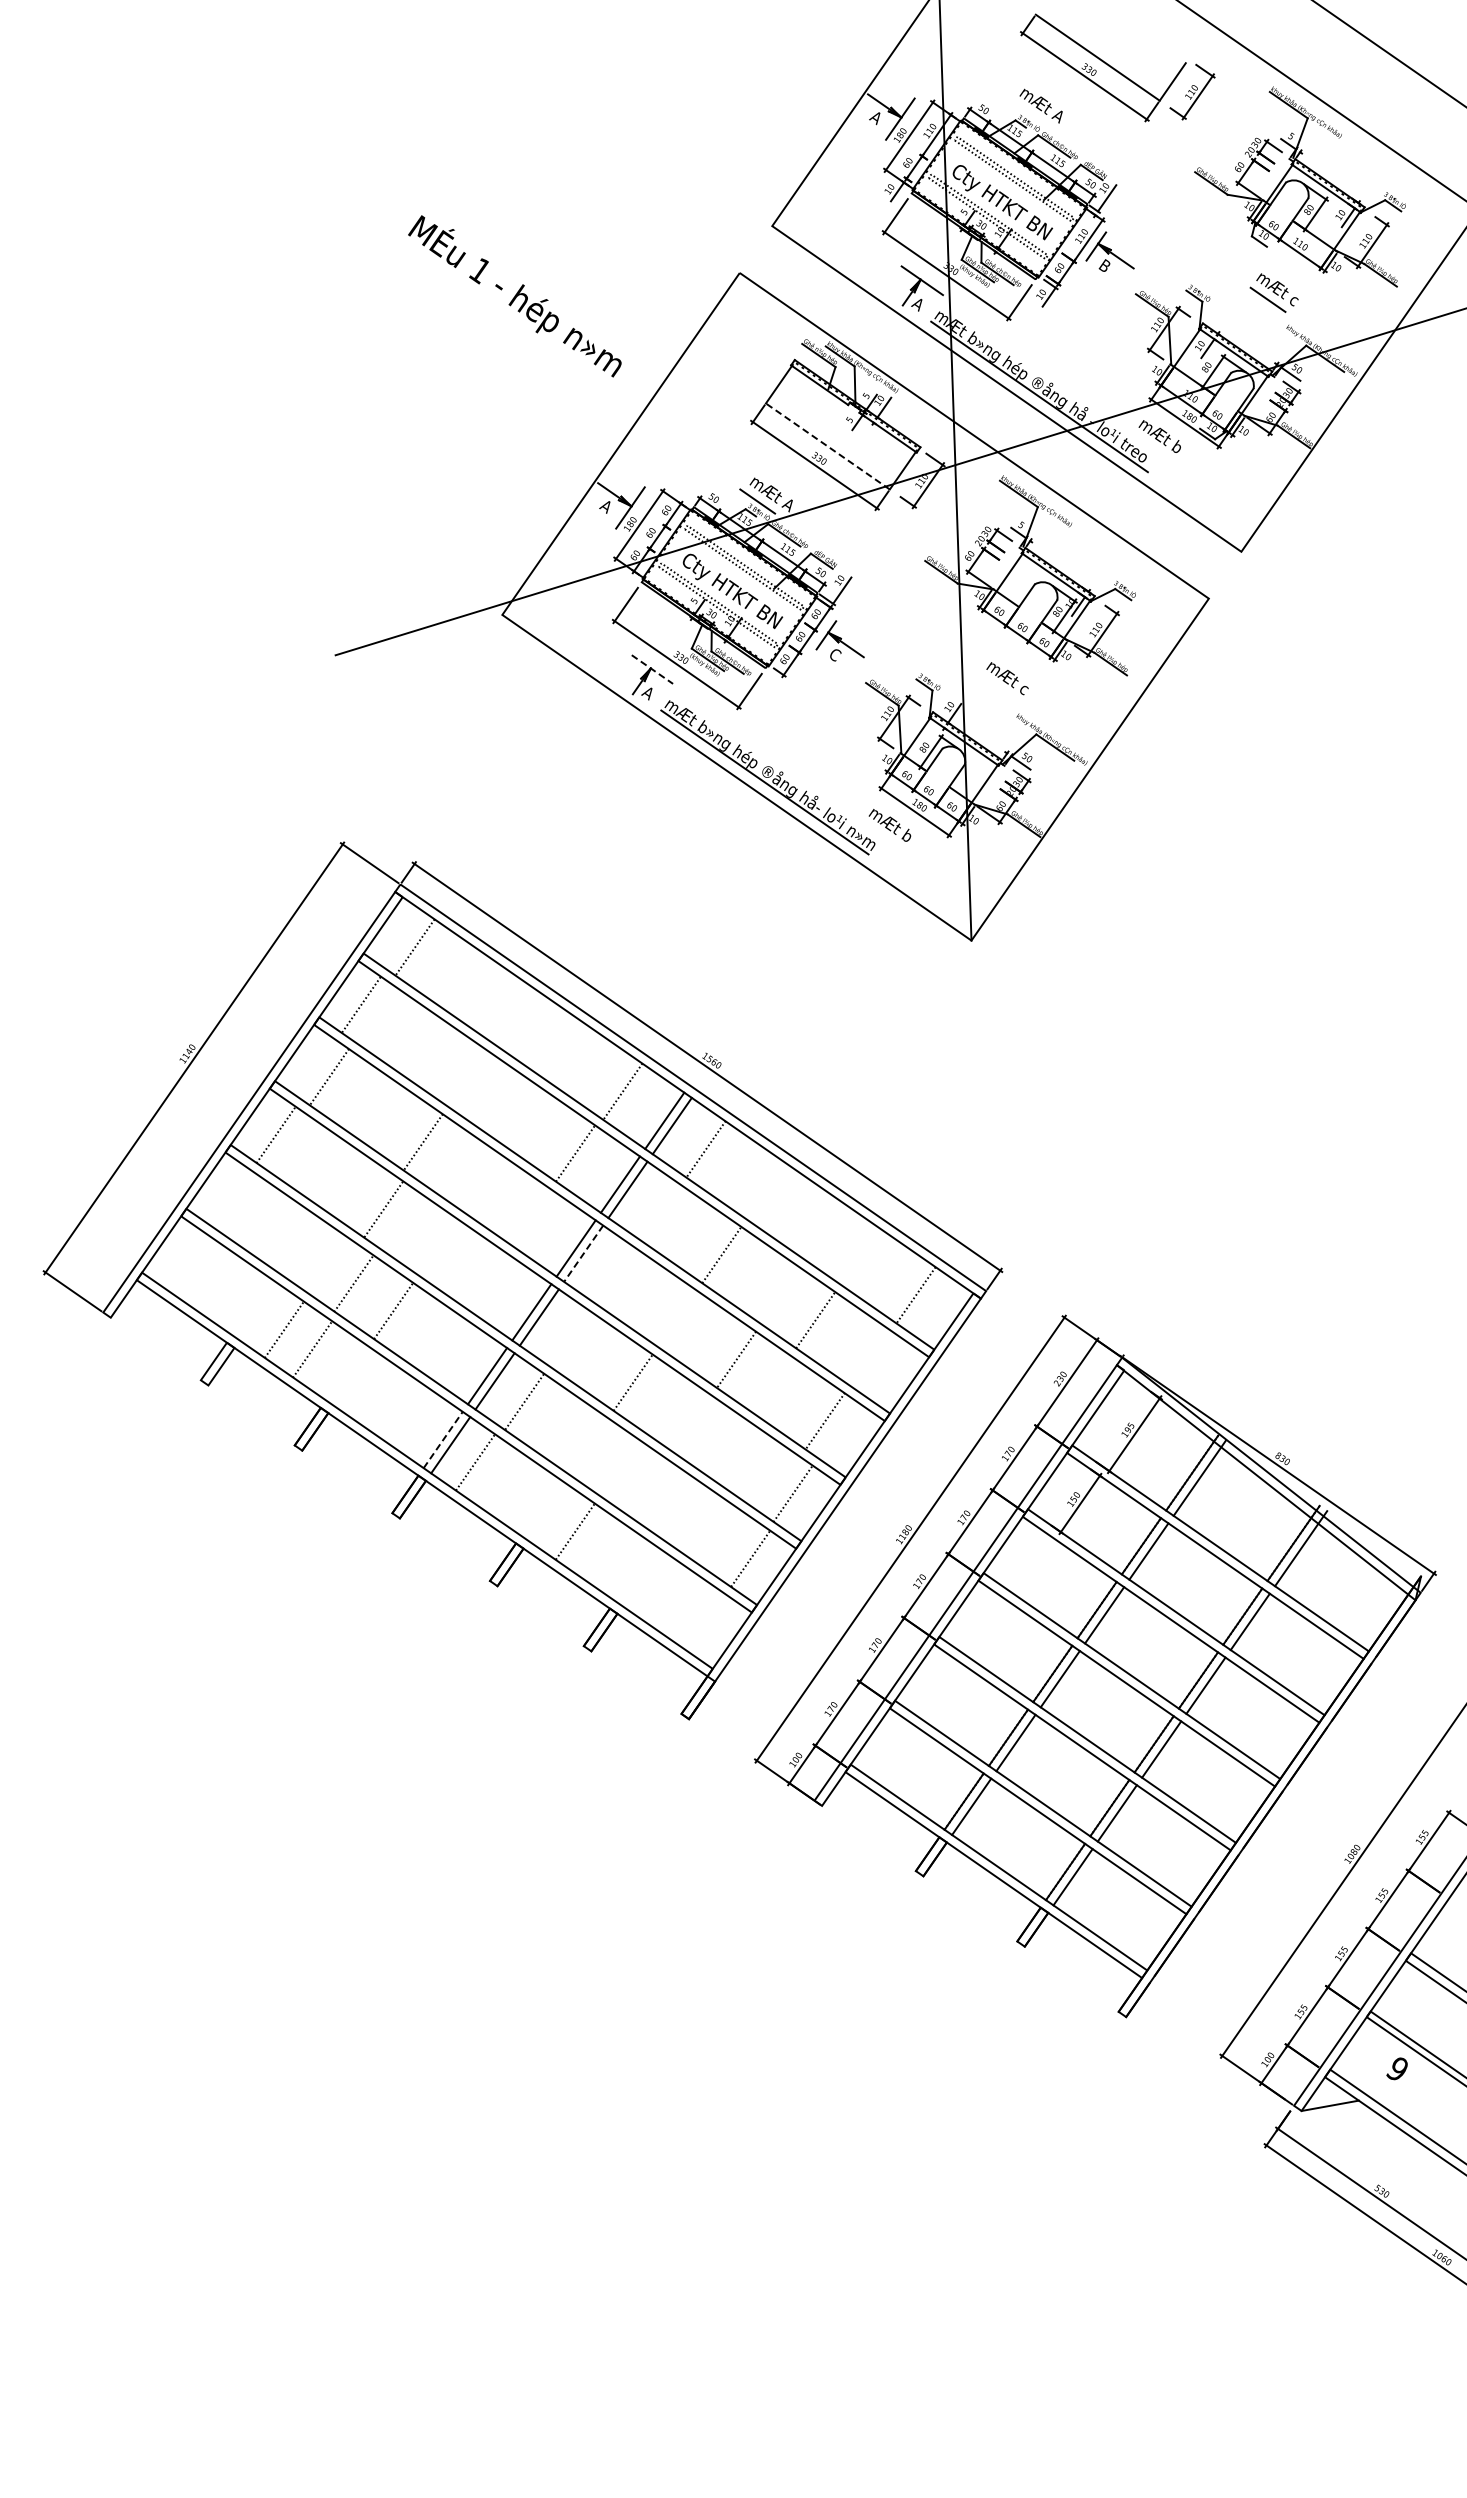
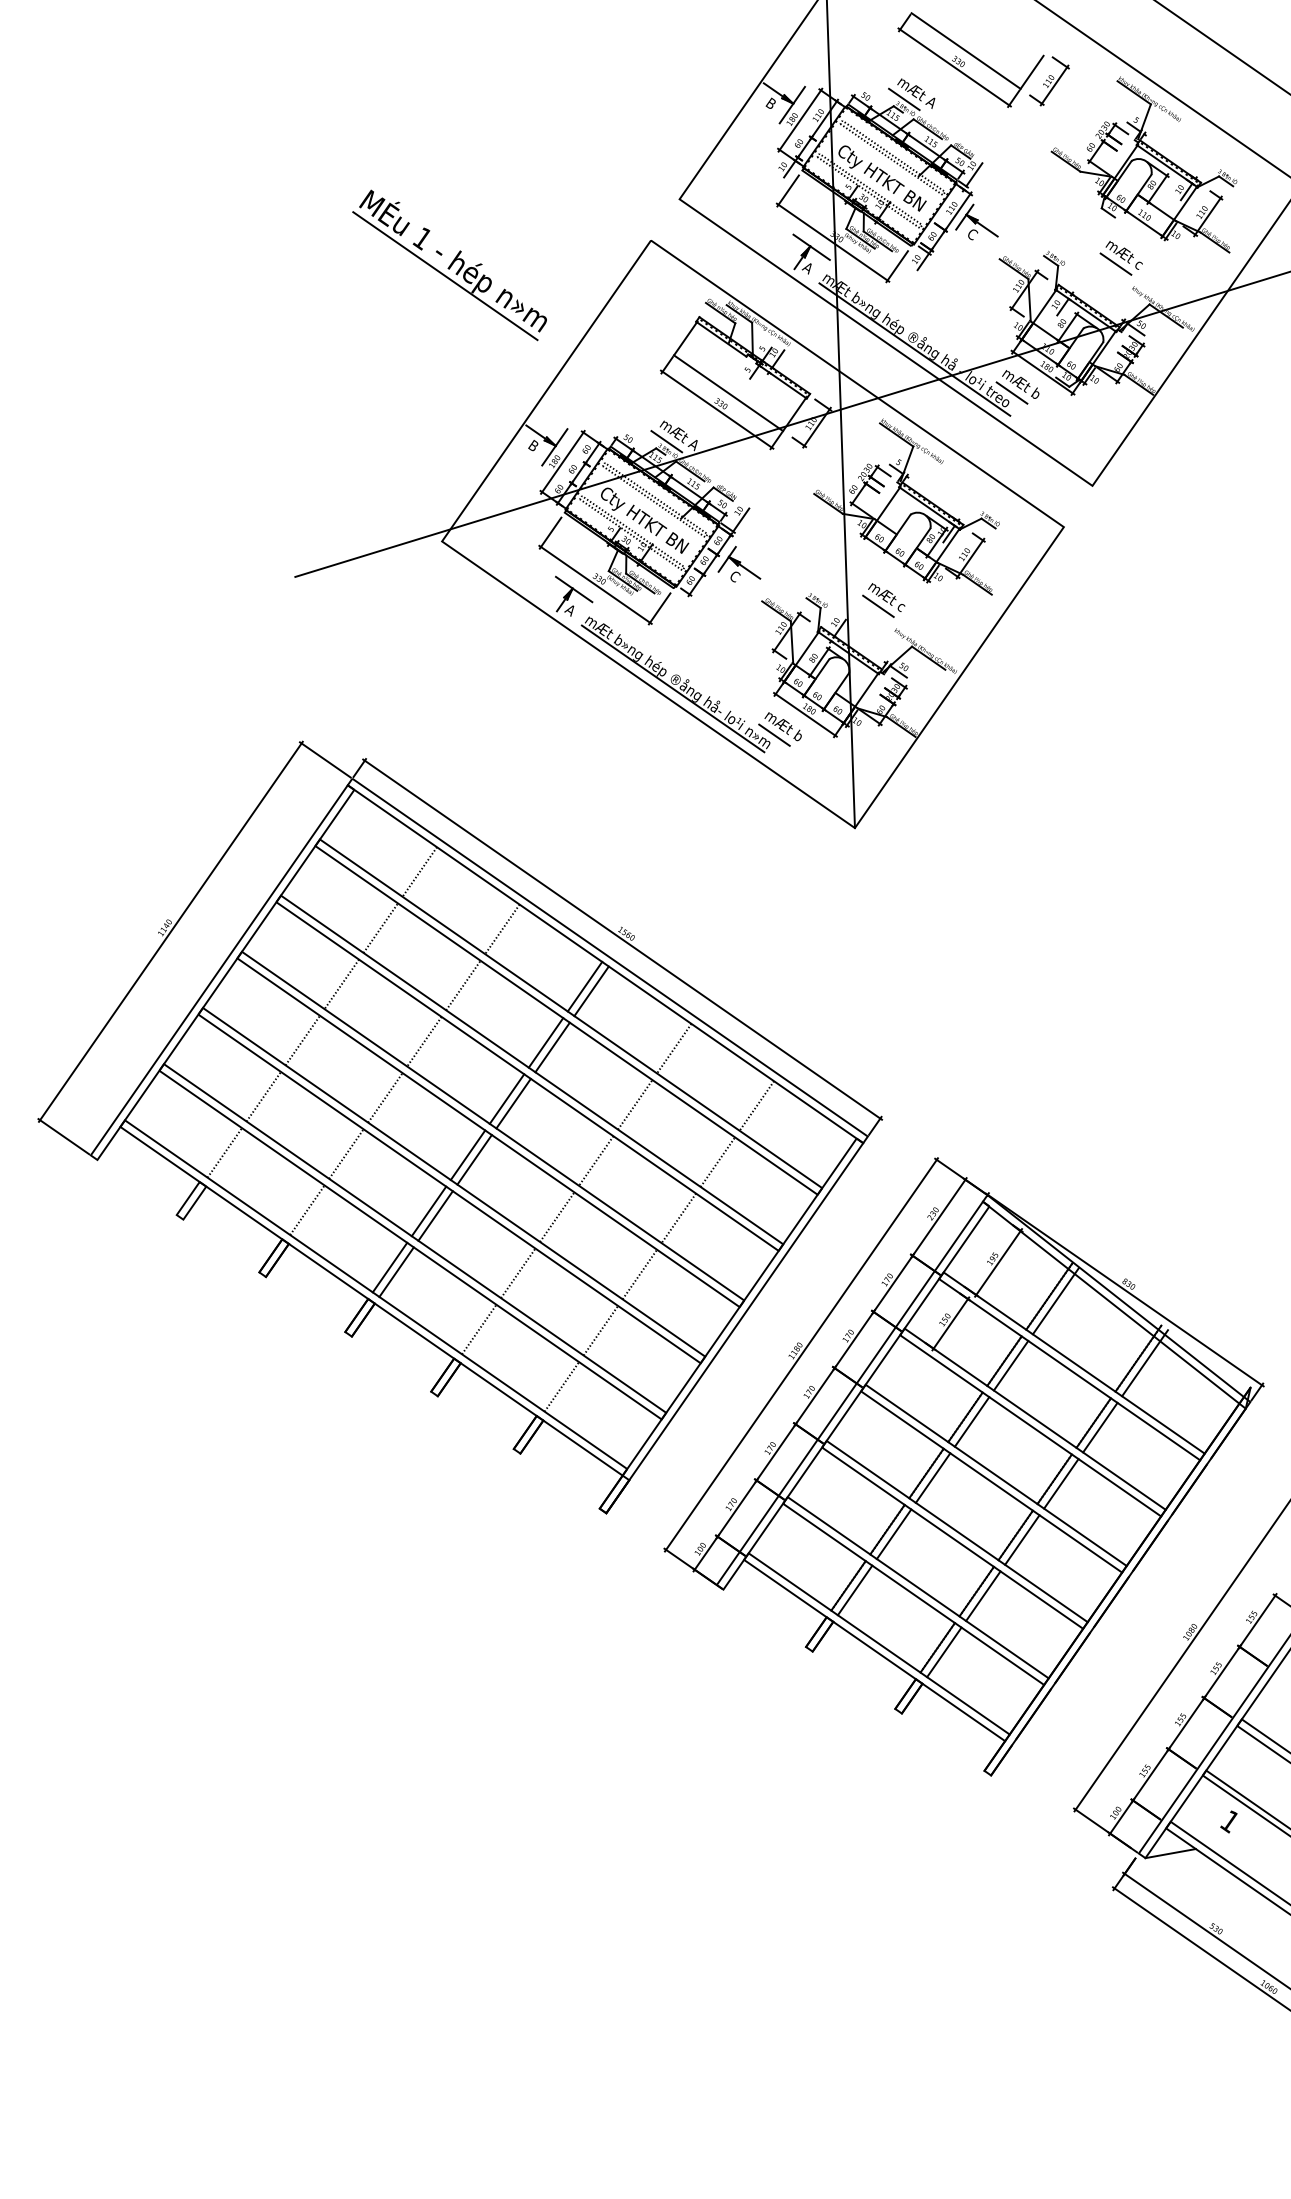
line: (1027, 112) -> (904, 99), added
text: (875, 117) -> (770, 103), A -> B
text: (1104, 265) -> (972, 233), B -> C
line: (505, 313) -> (444, 276), added
line: (827, 446) -> (728, 393), dashed -> solid
line: (1149, 446) -> (1011, 393), added
text: (605, 506) -> (532, 446), A -> B
line: (652, 669) -> (574, 589), dashed -> solid
line: (997, 688) -> (877, 606), added
line: (879, 835) -> (773, 735), added
line: (414, 947) -> (419, 871), moved
line: (361, 1004) -> (380, 928), moved
line: (328, 1077) -> (340, 984), moved
line: (622, 1091) -> (502, 929), moved
line: (275, 1134) -> (302, 1040), moved
line: (422, 1142) -> (423, 1041), moved
line: (705, 1149) -> (673, 1048), moved
line: (575, 1153) -> (463, 985), moved
line: (383, 1209) -> (384, 1098), moved
line: (583, 1254) -> (513, 1104), dashed -> solid
line: (353, 1283) -> (263, 1096), moved
line: (915, 1295) -> (756, 1106), moved
line: (283, 1329) -> (306, 1209), moved
line: (312, 1349) -> (224, 1152), moved
line: (736, 1359) -> (596, 1160), moved
line: (524, 1401) -> (517, 1273), moved
line: (824, 1420) -> (678, 1217), moved
line: (443, 1439) -> (390, 1267), dashed -> solid
line: (475, 1462) -> (479, 1329), moved
line: (792, 1493) -> (639, 1274), moved
line: (575, 1531) -> (561, 1386), moved
line: (750, 1558) -> (600, 1330), moved
text: (1396, 2069) -> (1229, 1821), 9 -> 1

